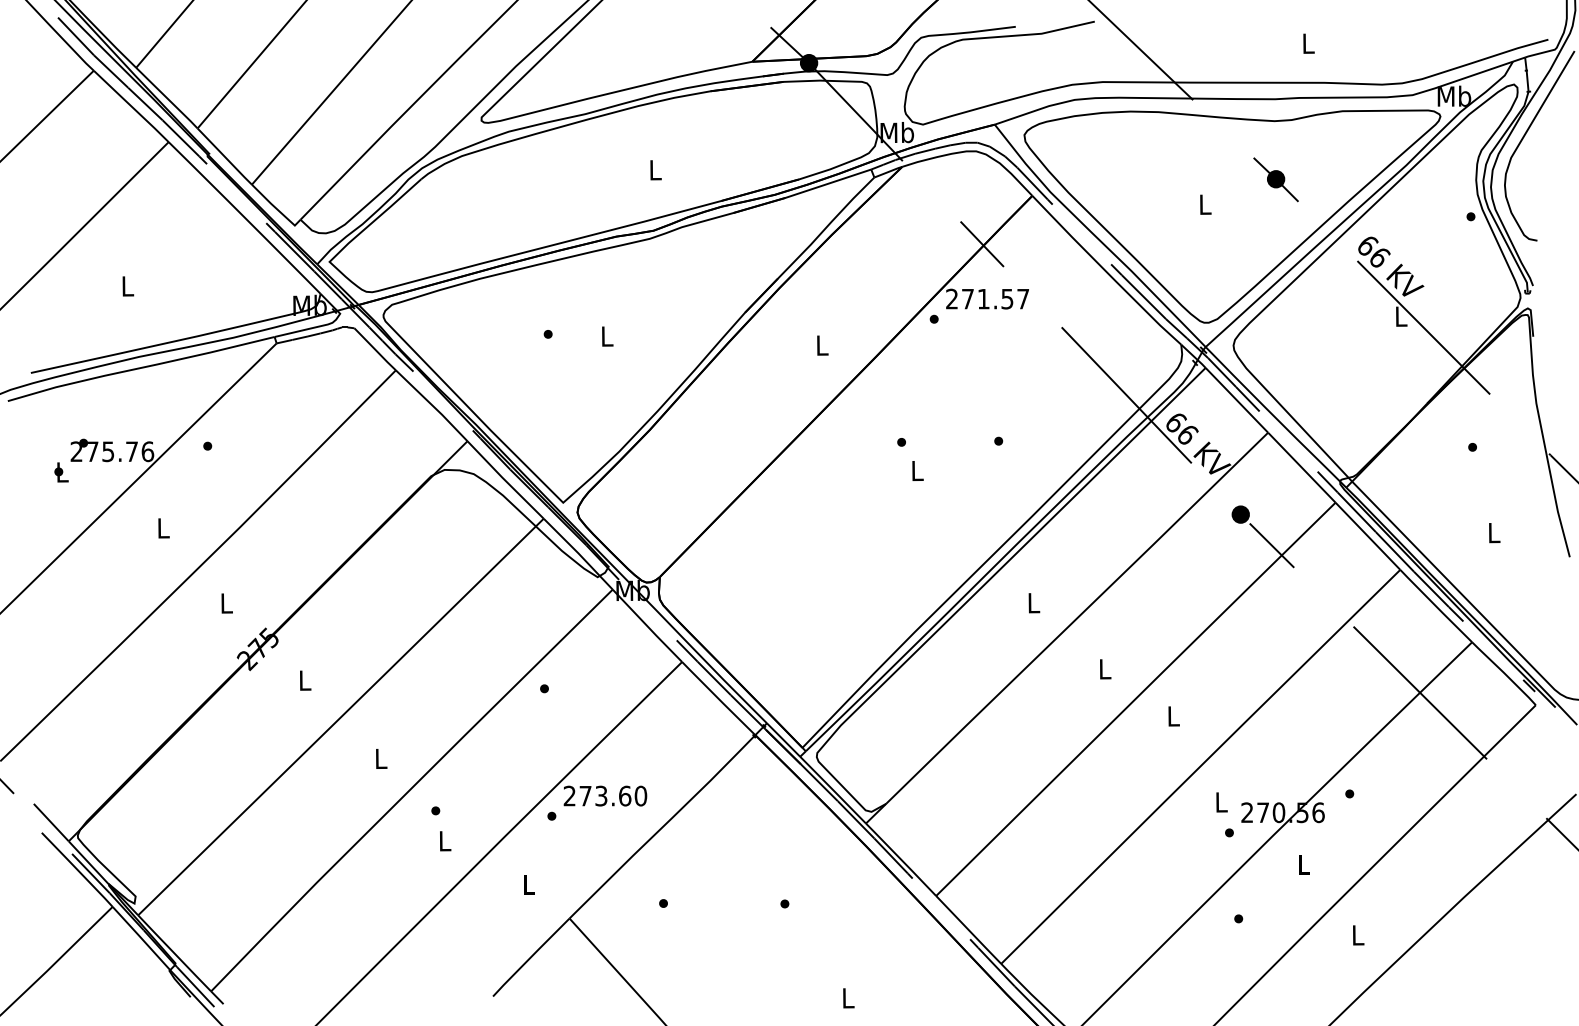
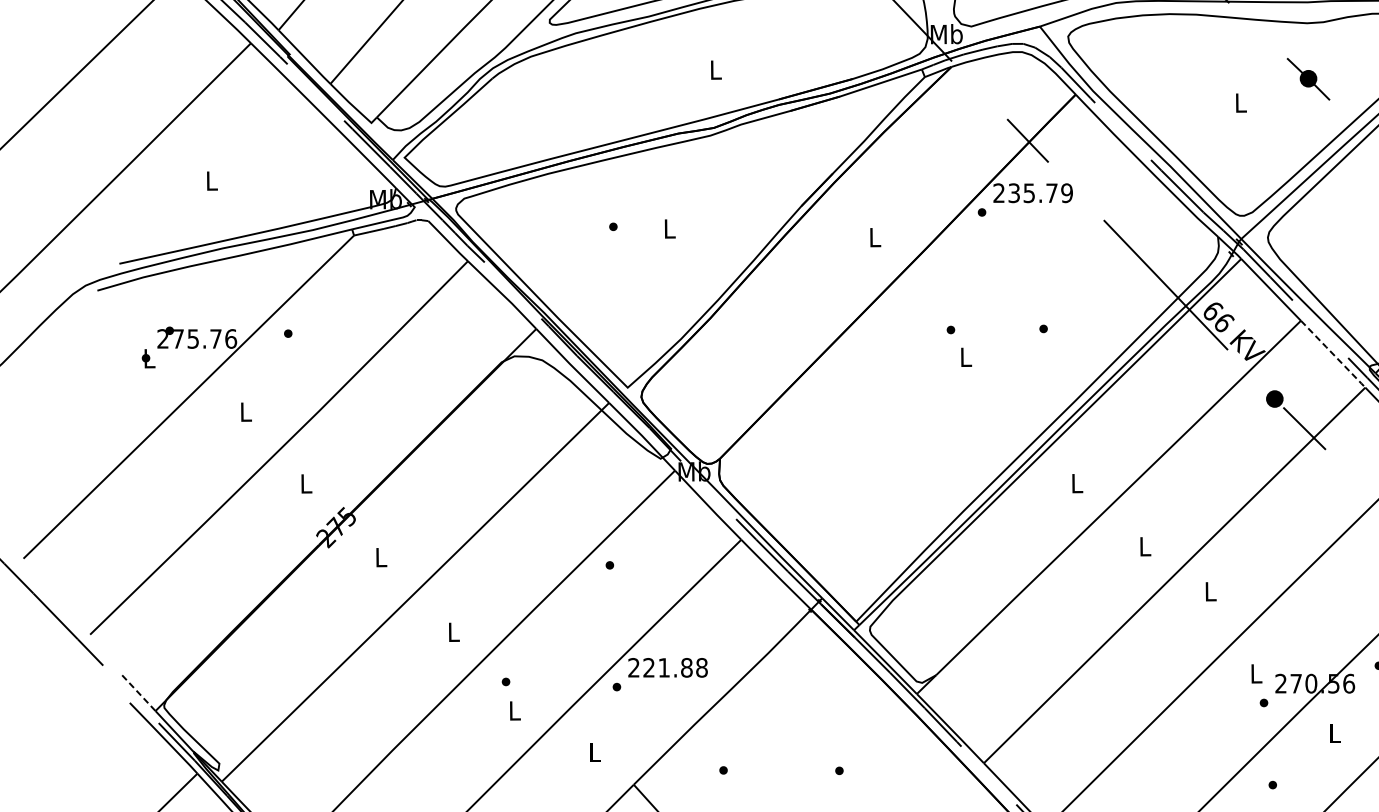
text: (995, 298) -> (1040, 192), 271.57 -> 235.79
line: (1302, 467) -> (1333, 354), solid -> dashed
text: (613, 795) -> (675, 667), 273.60 -> 221.88
line: (51, 822) -> (139, 693), solid -> dashed

